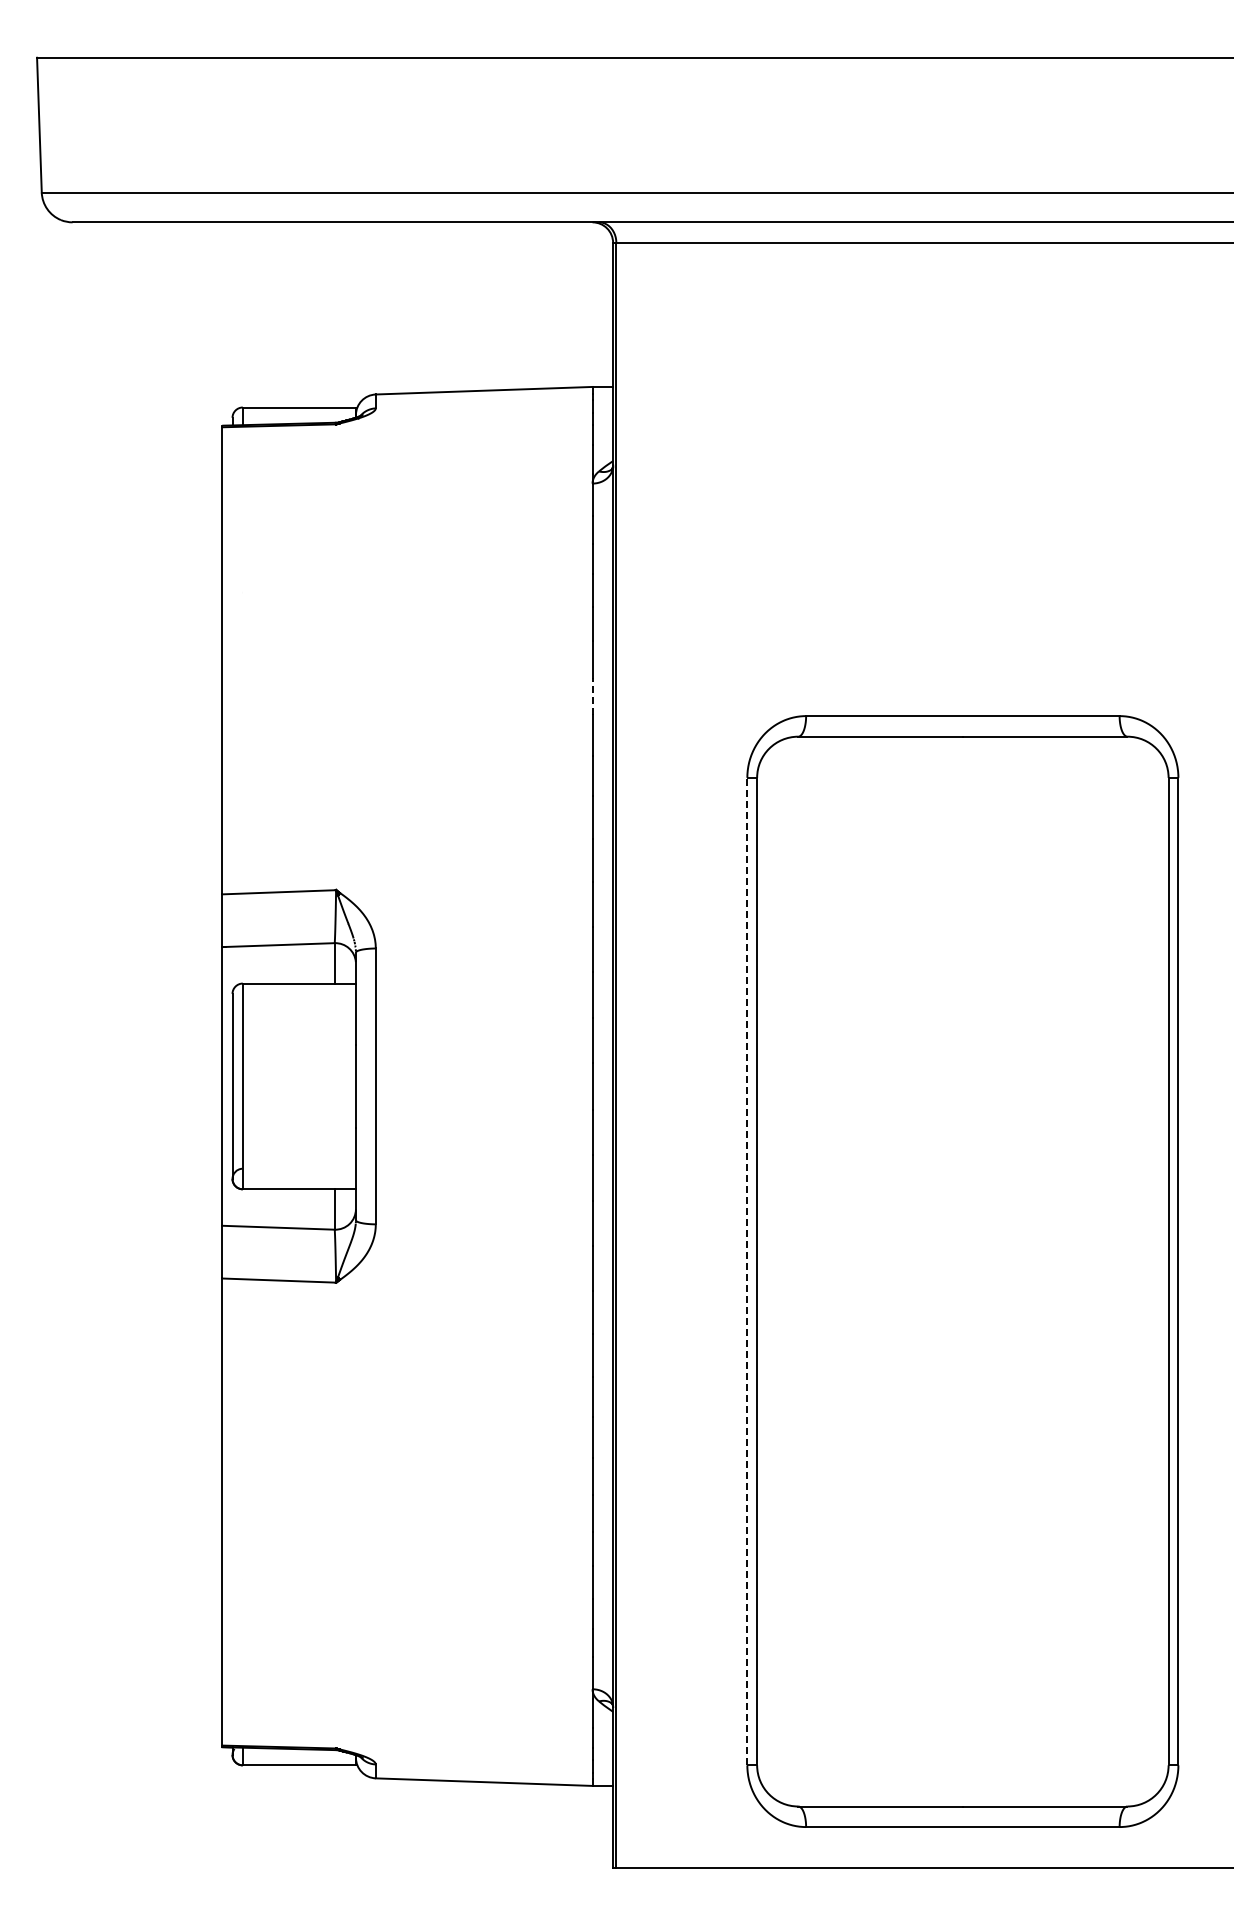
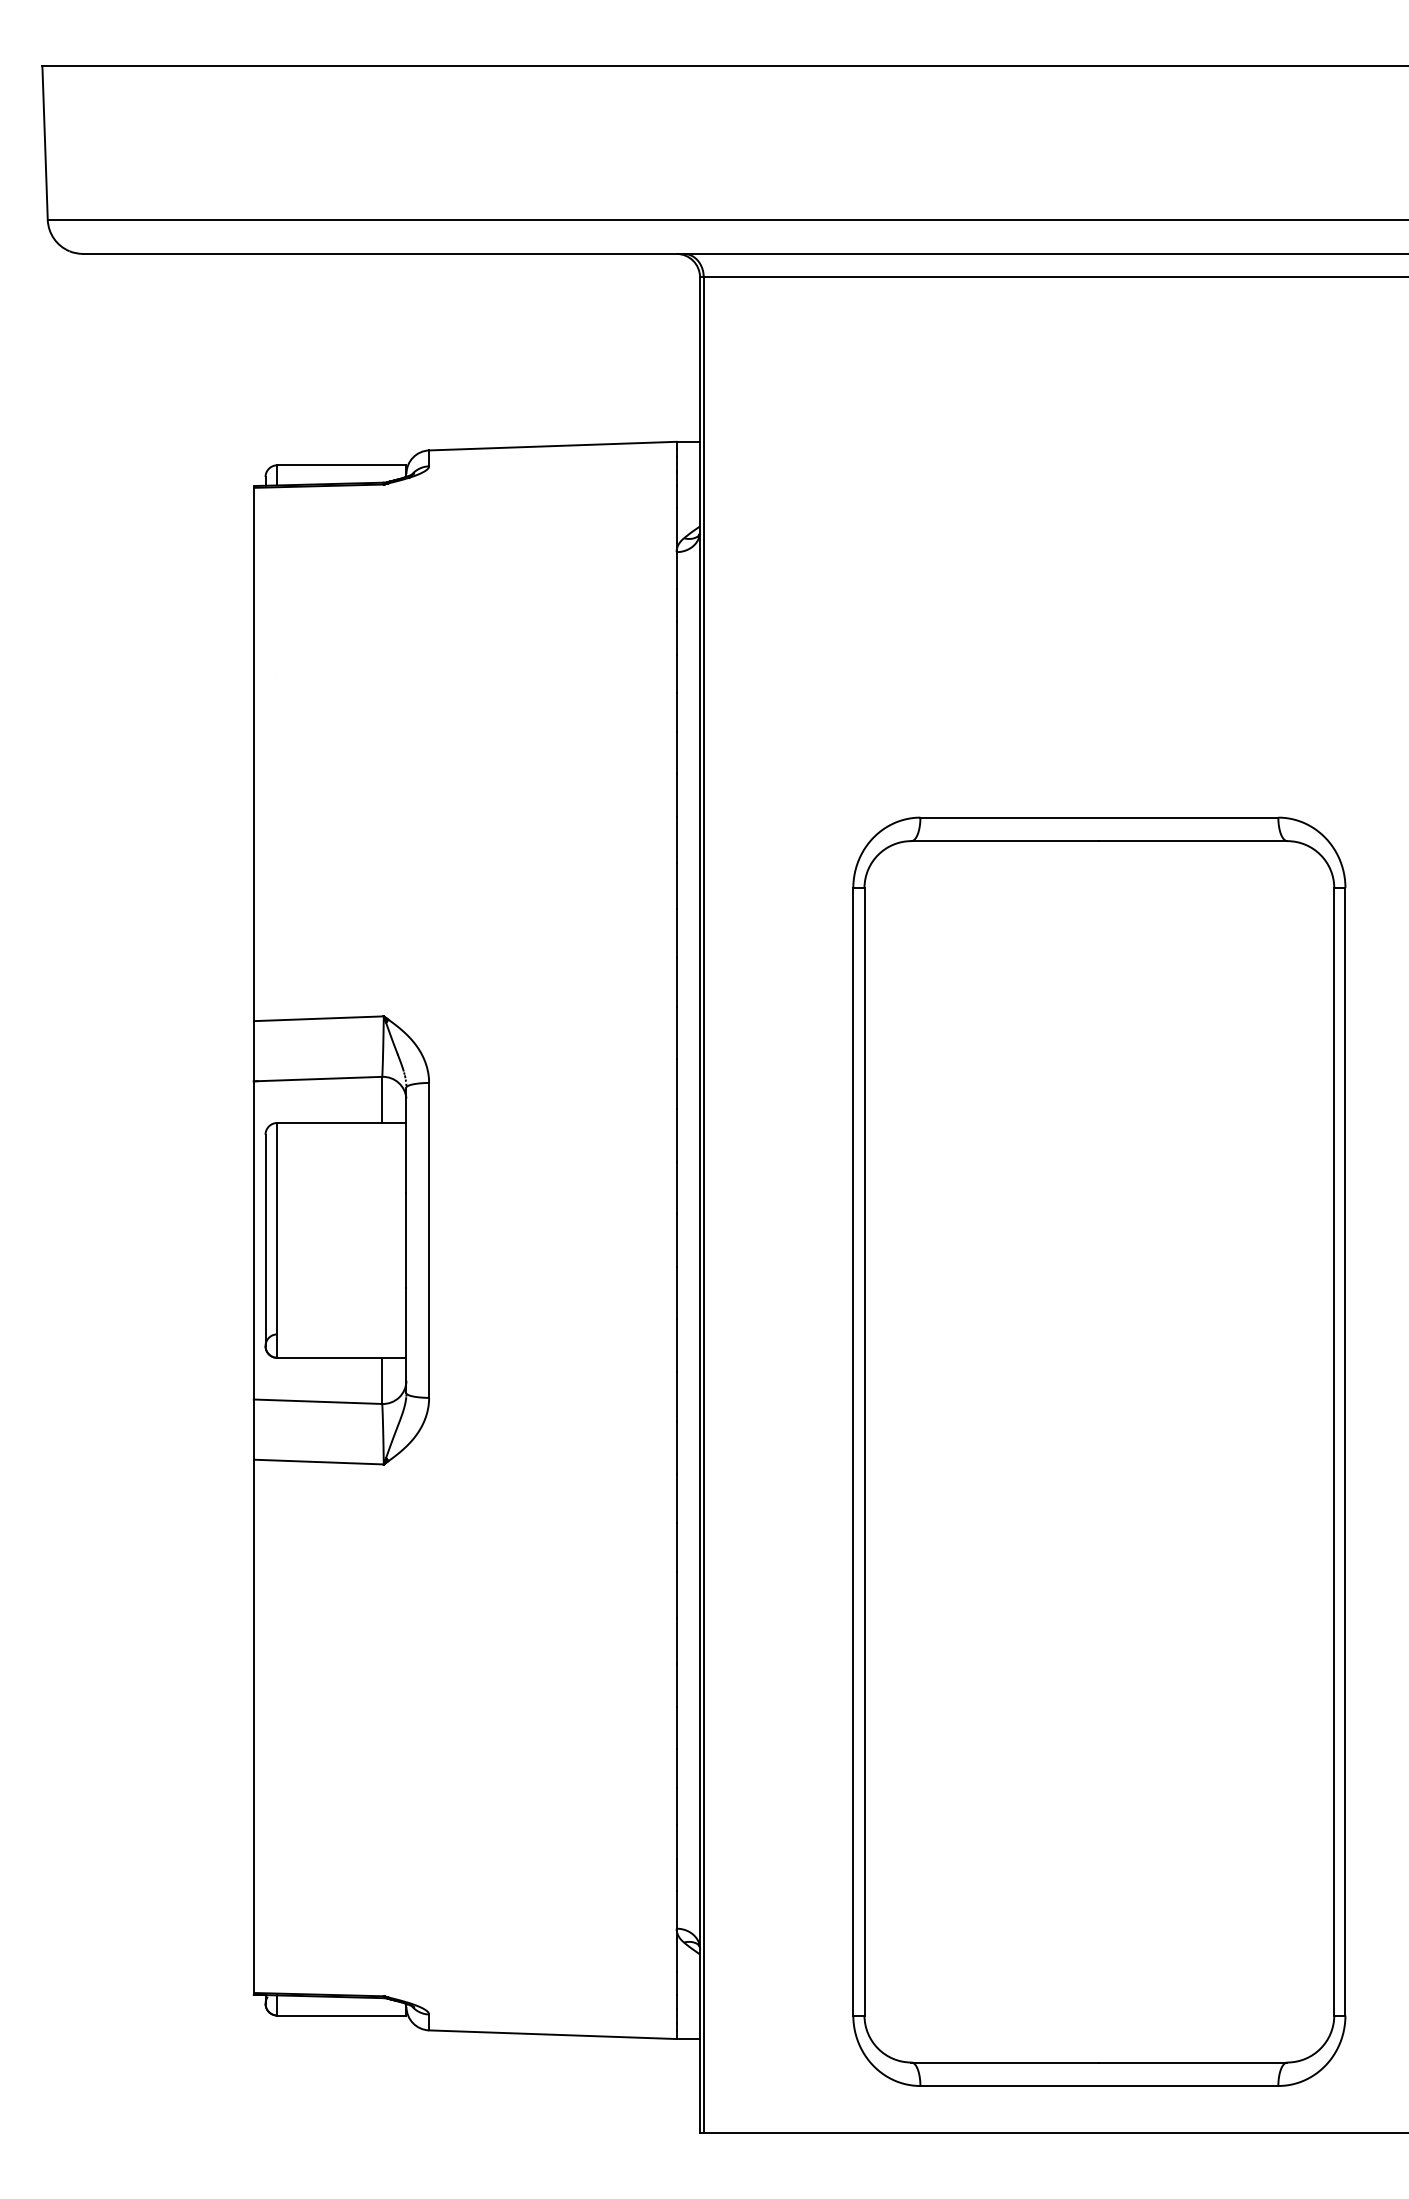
line: (592, 696) -> (676, 795), dashed -> solid
line: (747, 1271) -> (853, 1451), dashed -> solid

